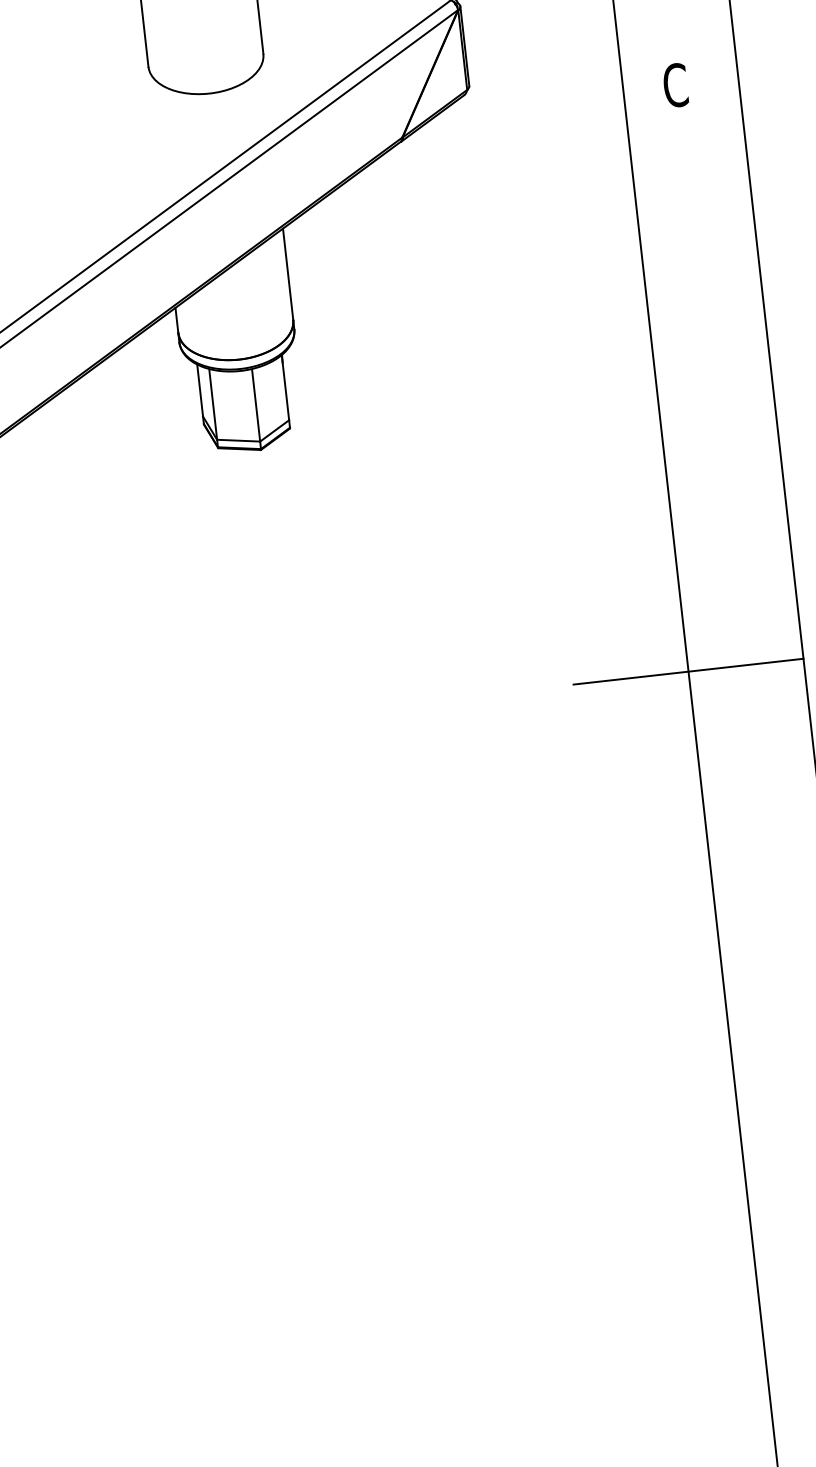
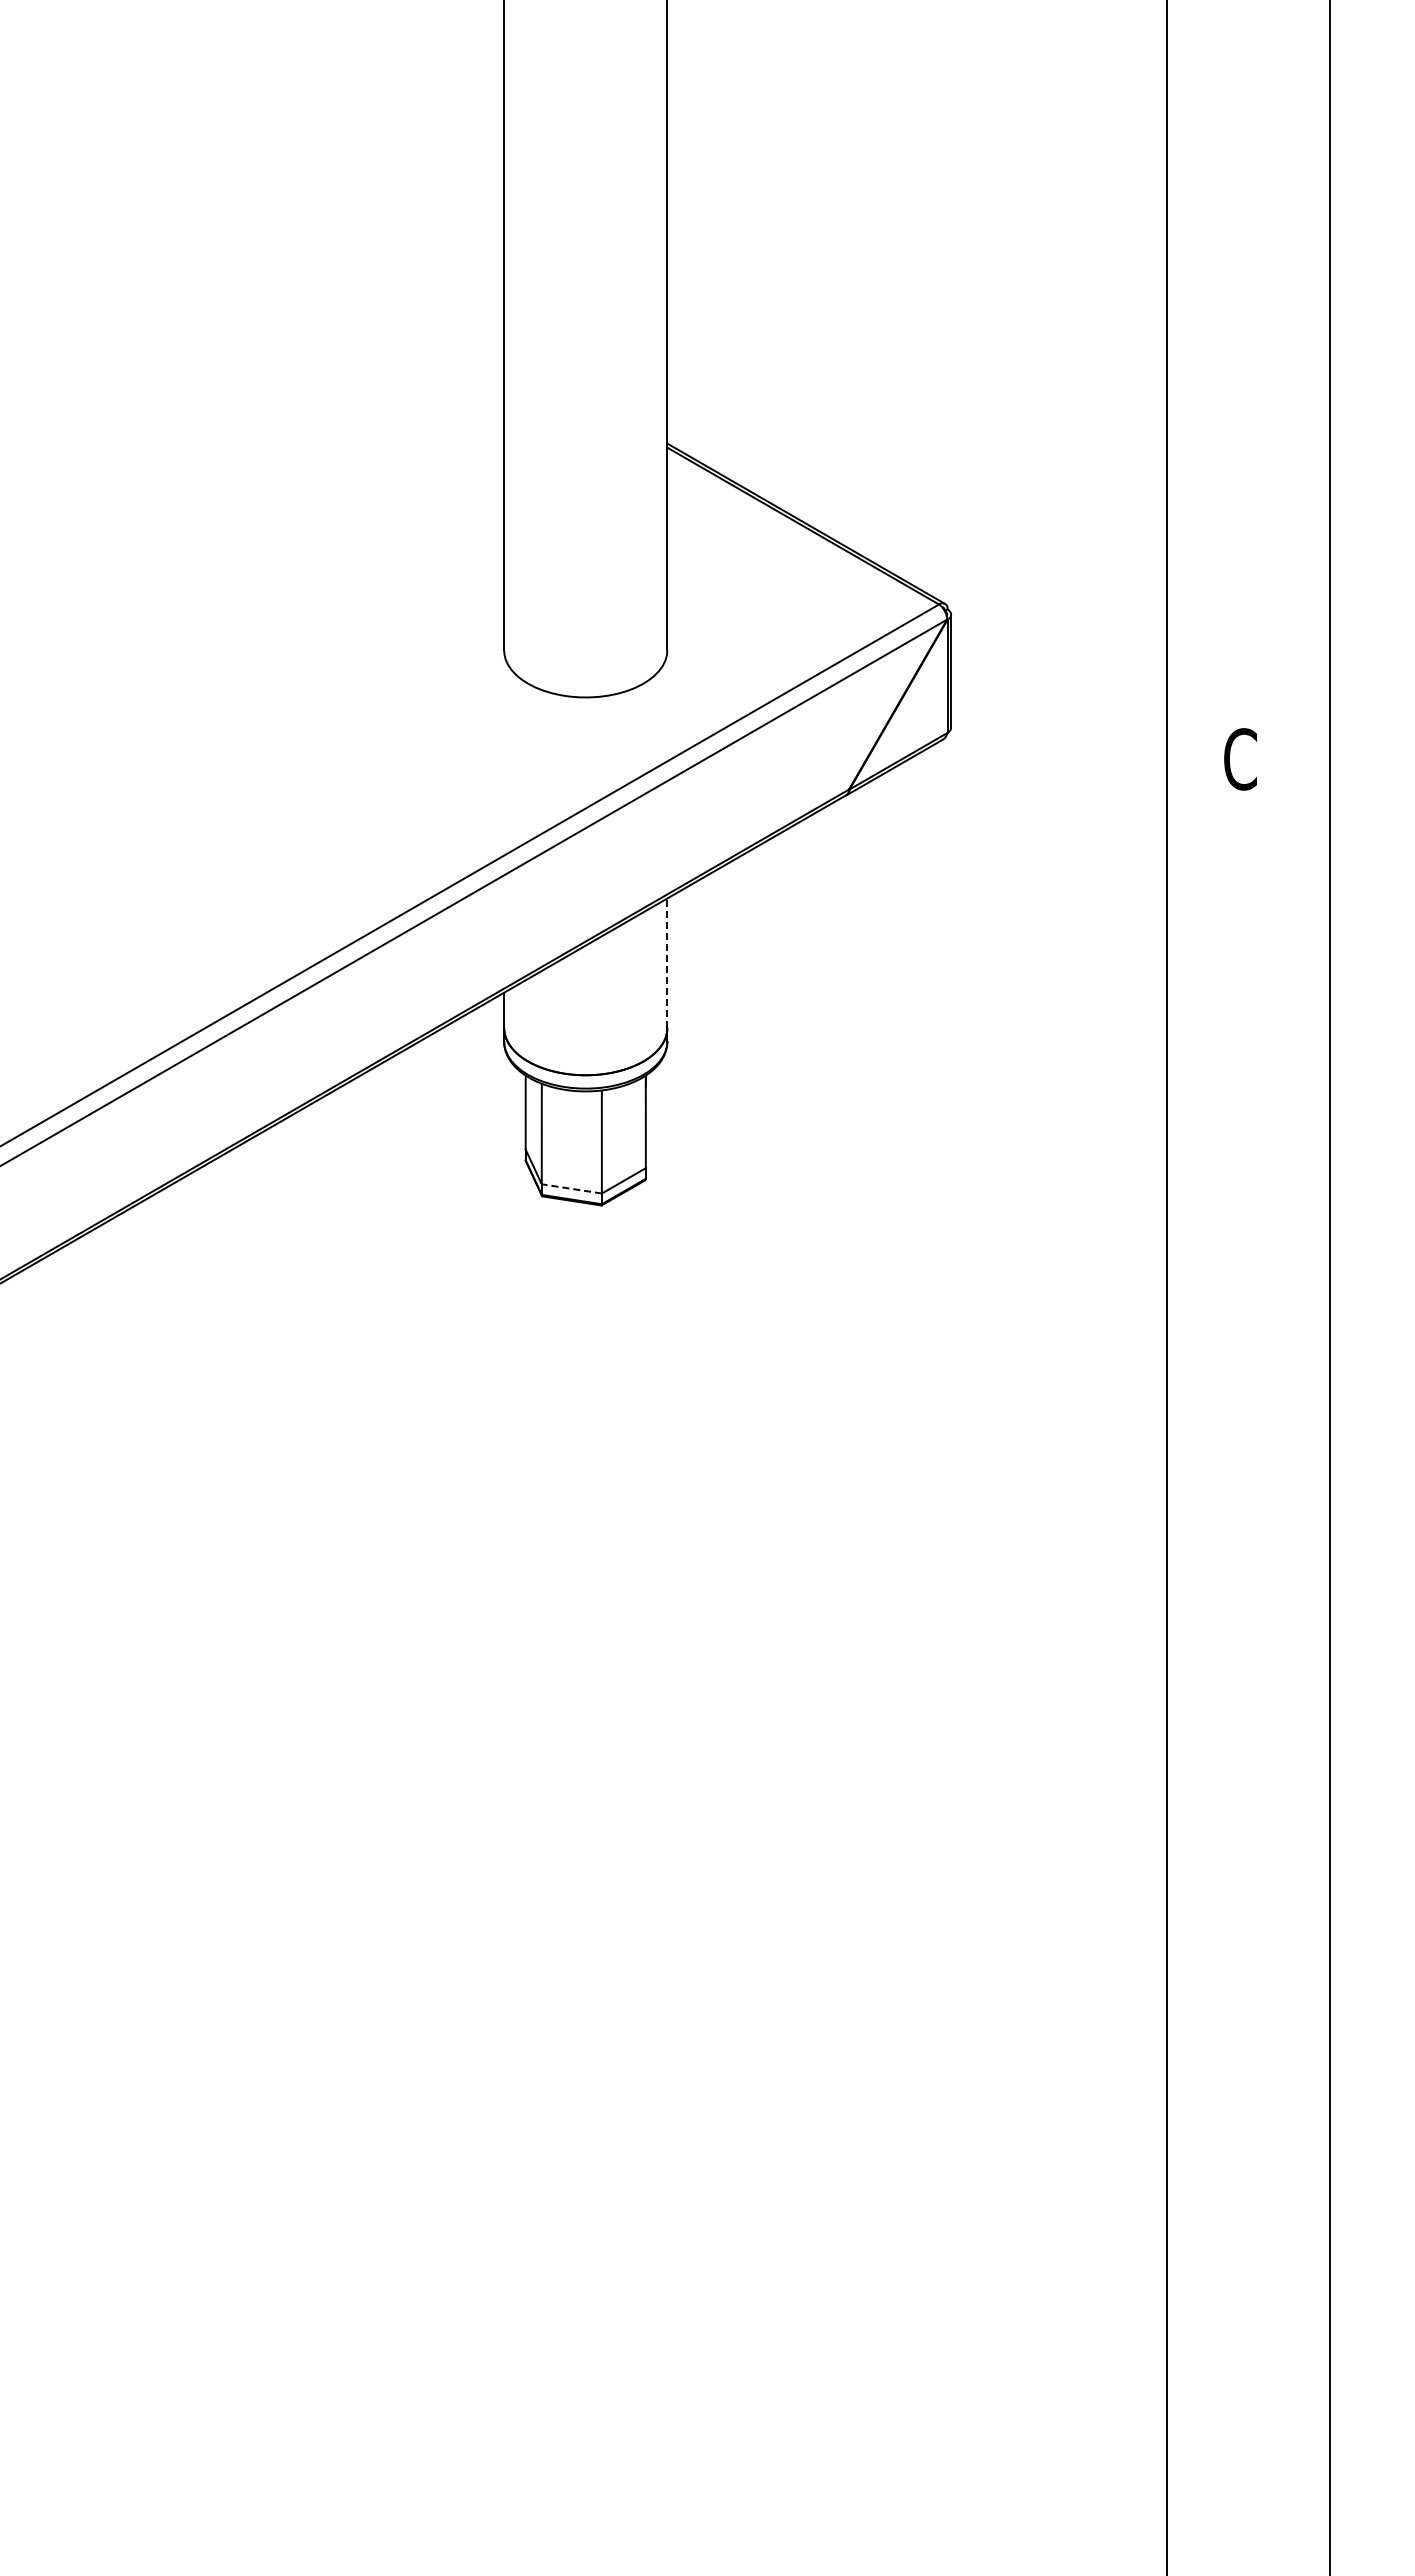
line: (288, 274) -> (667, 963), solid -> dashed
line: (238, 440) -> (571, 1188), solid -> dashed
line: (688, 671) -> (1166, 1583), removed

